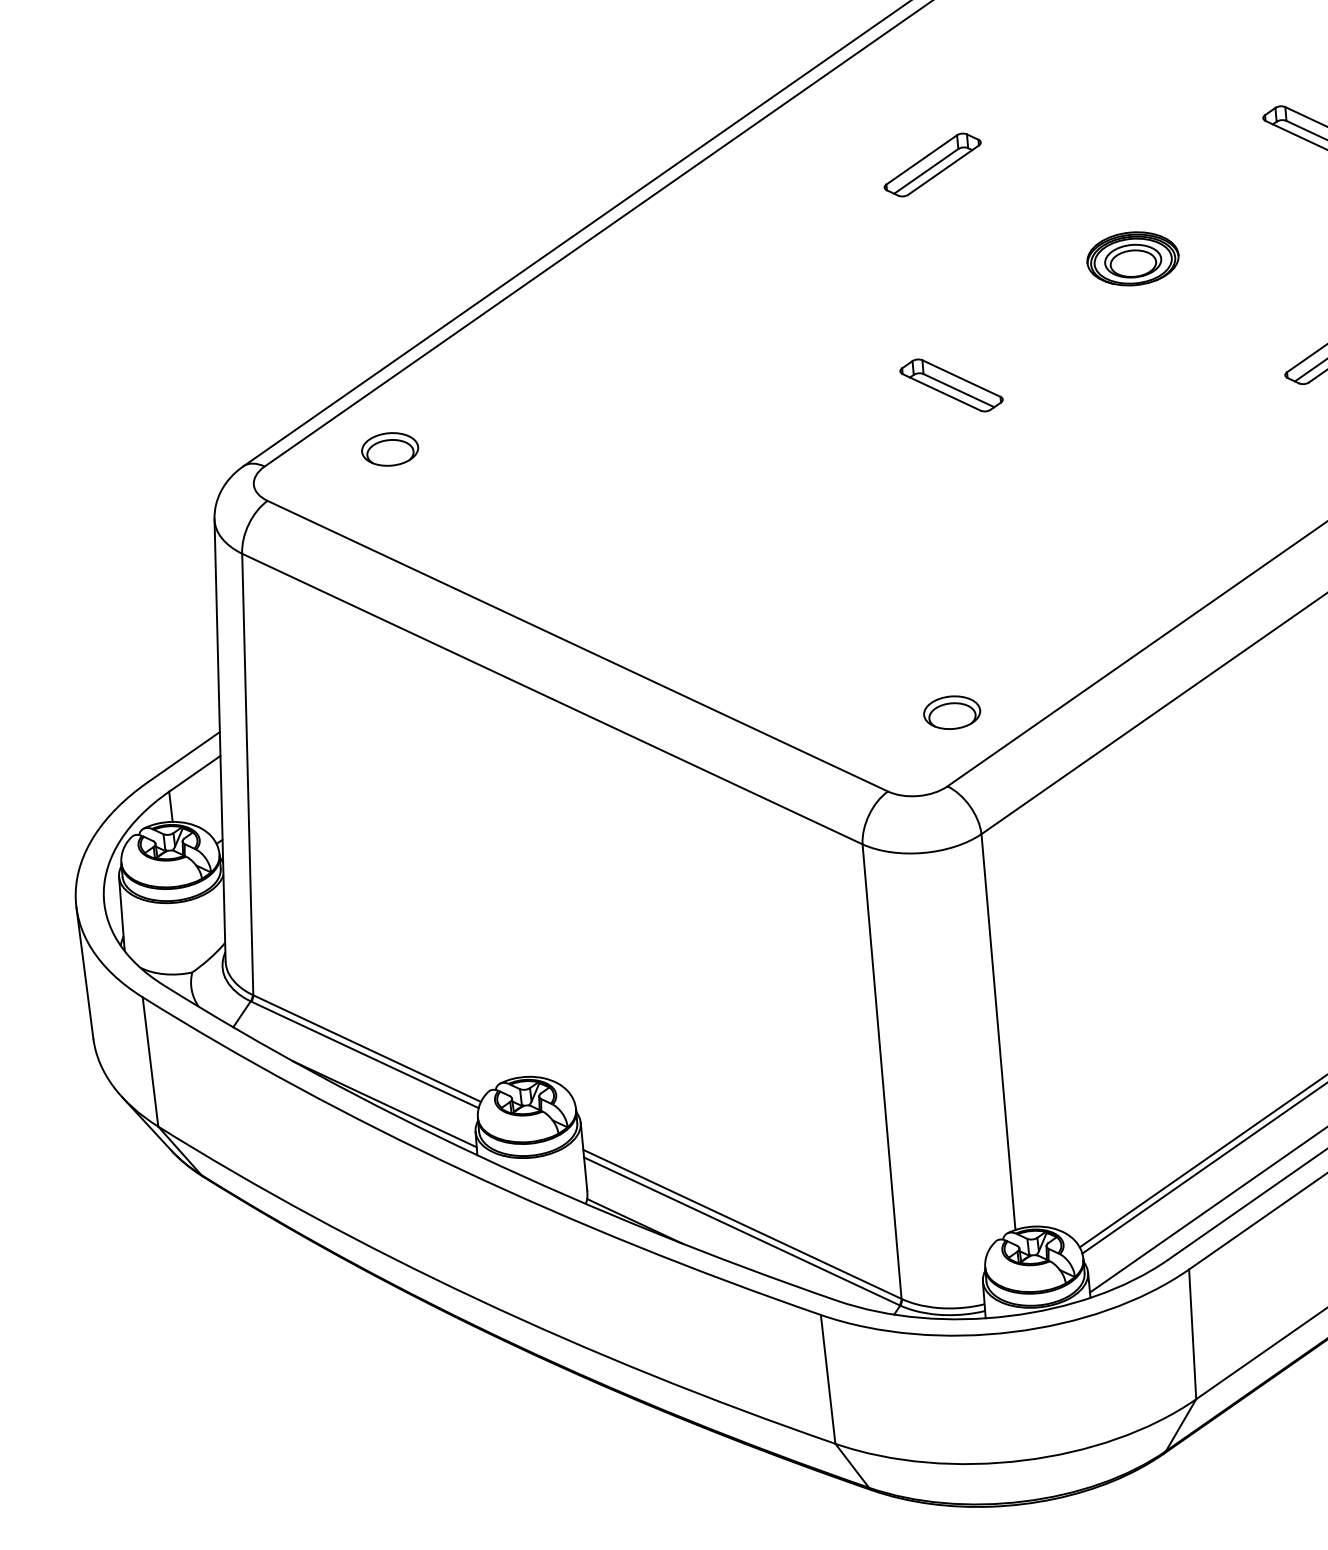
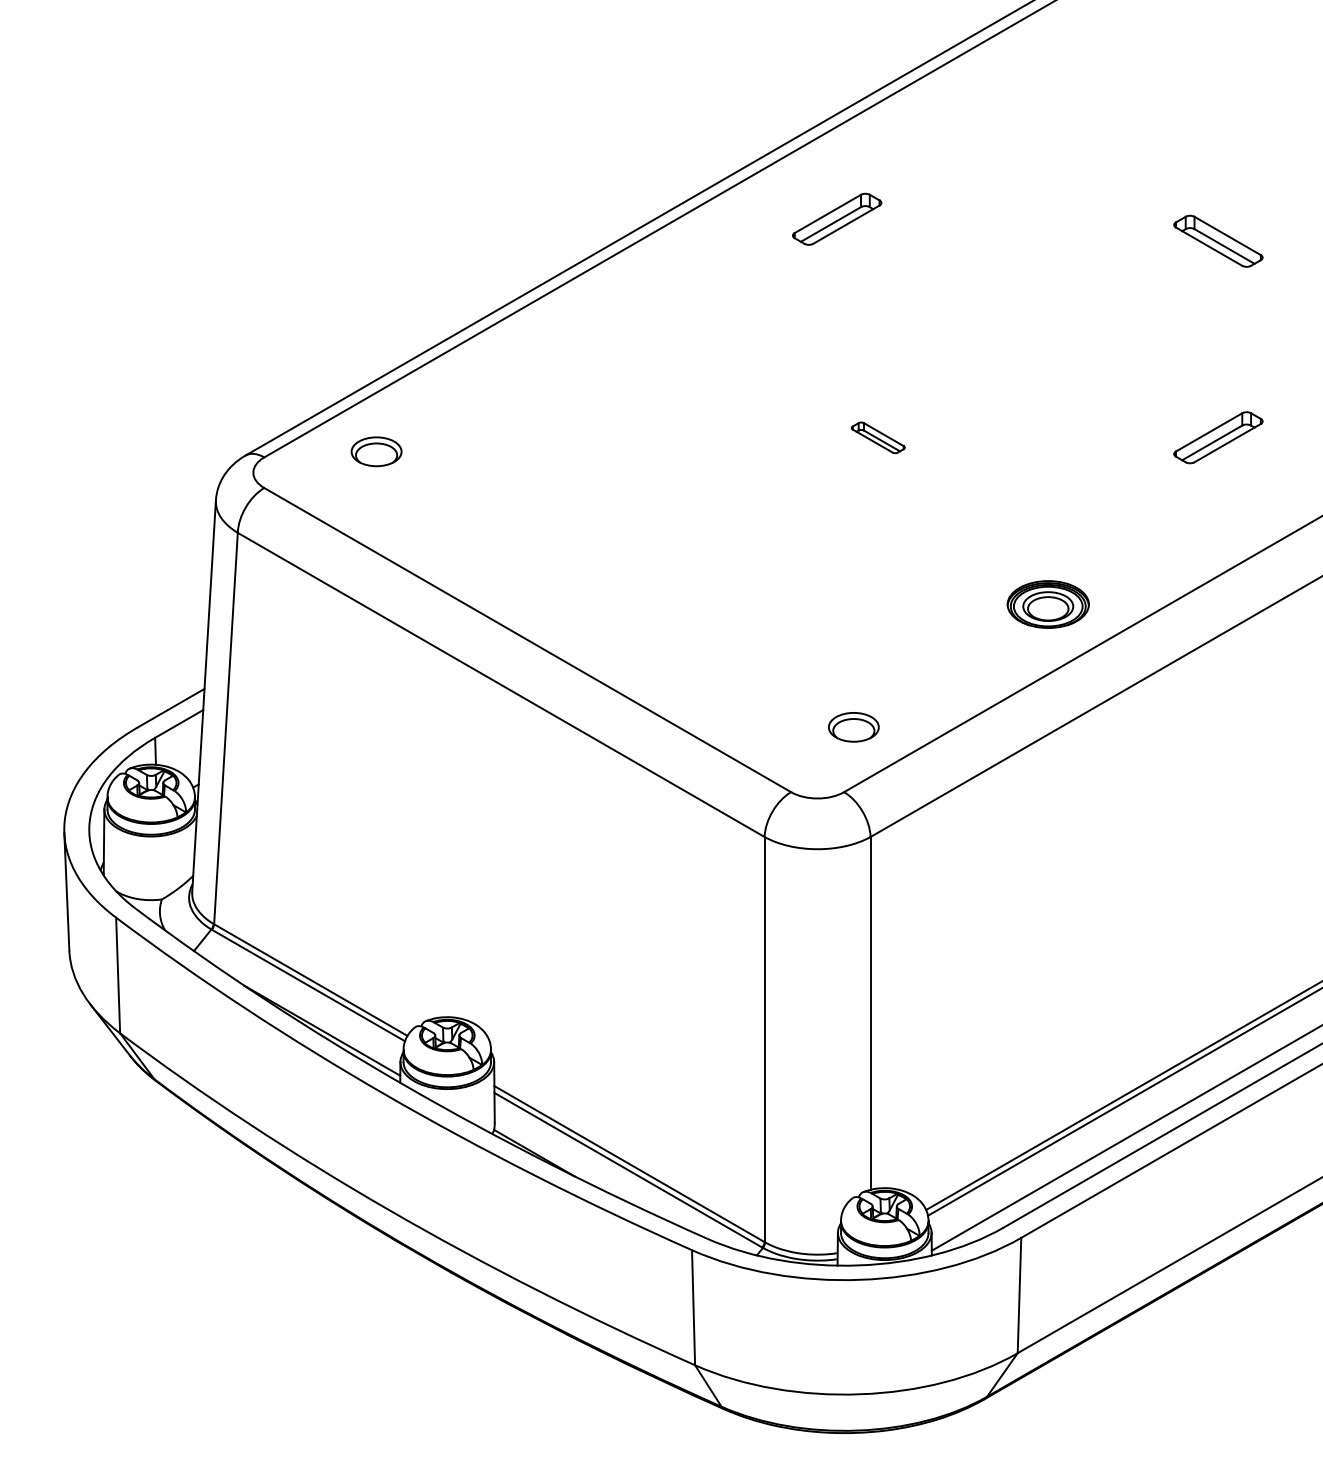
part: (932, 164) -> (837, 218), moved
part: (1132, 258) -> (1047, 604), moved
part: (951, 385) -> (878, 437), size x0.6

